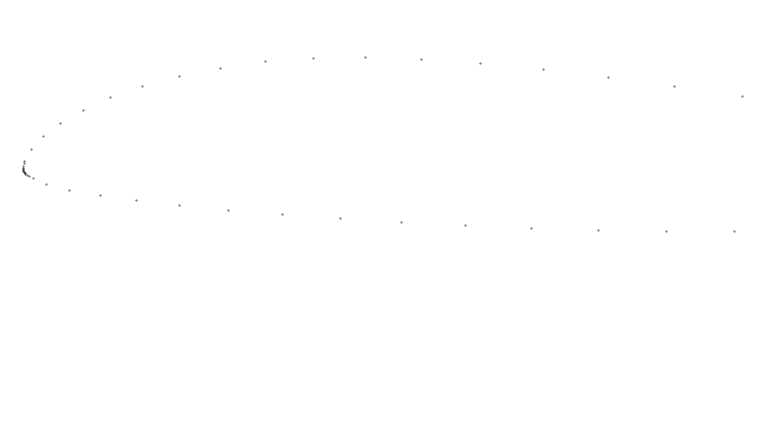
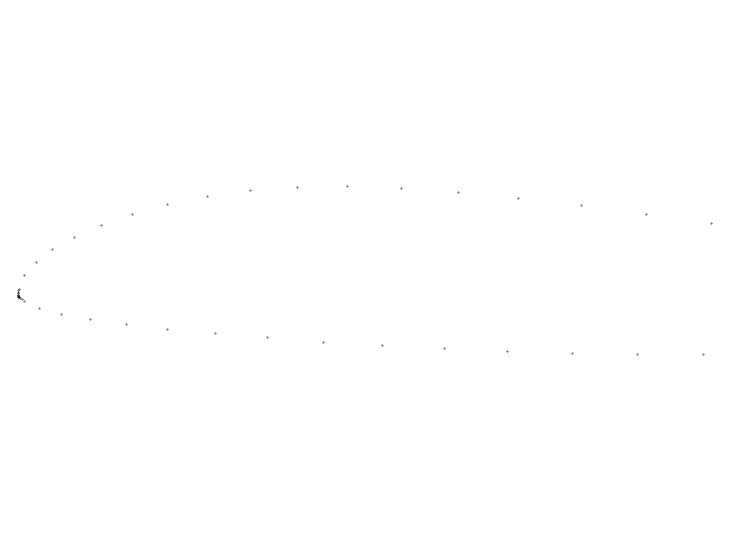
part: (27, 169) -> (20, 294), size x0.7

